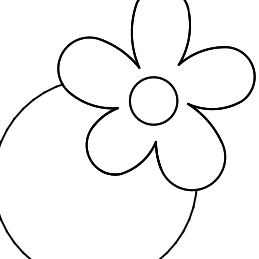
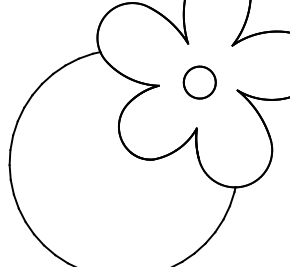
part: (153, 100) -> (199, 82), size x0.6

